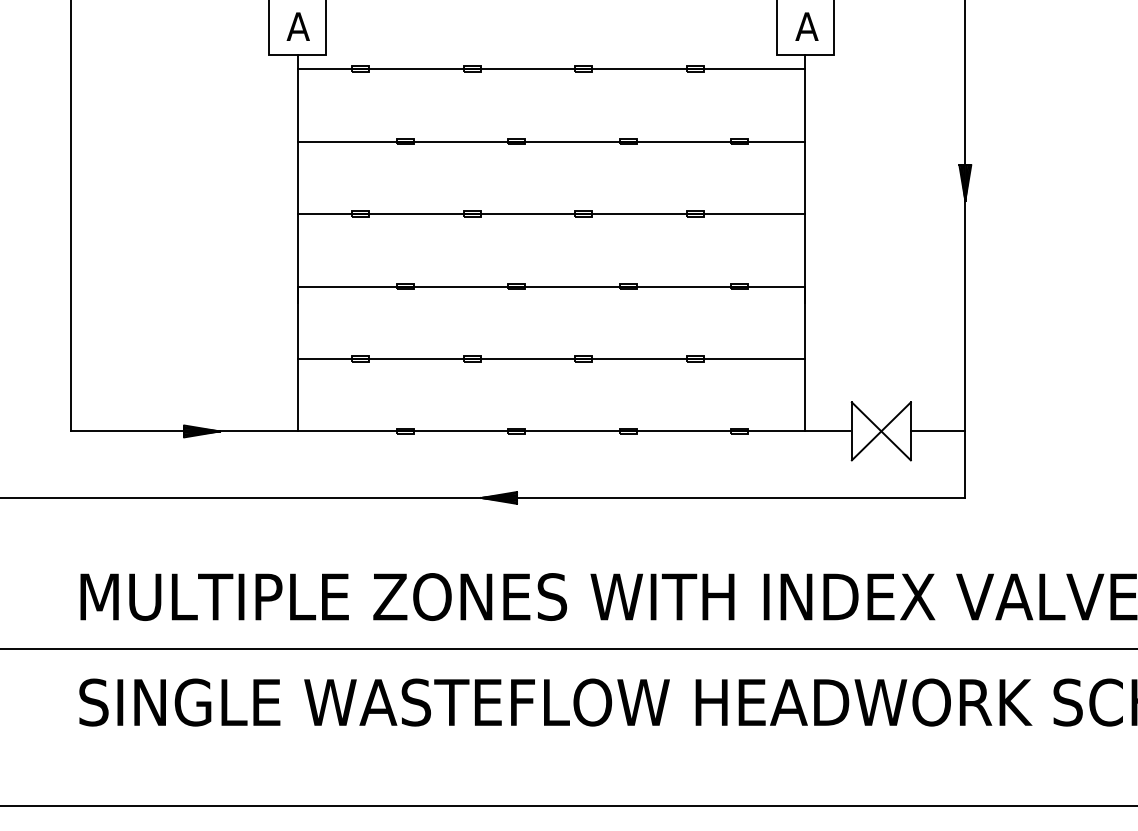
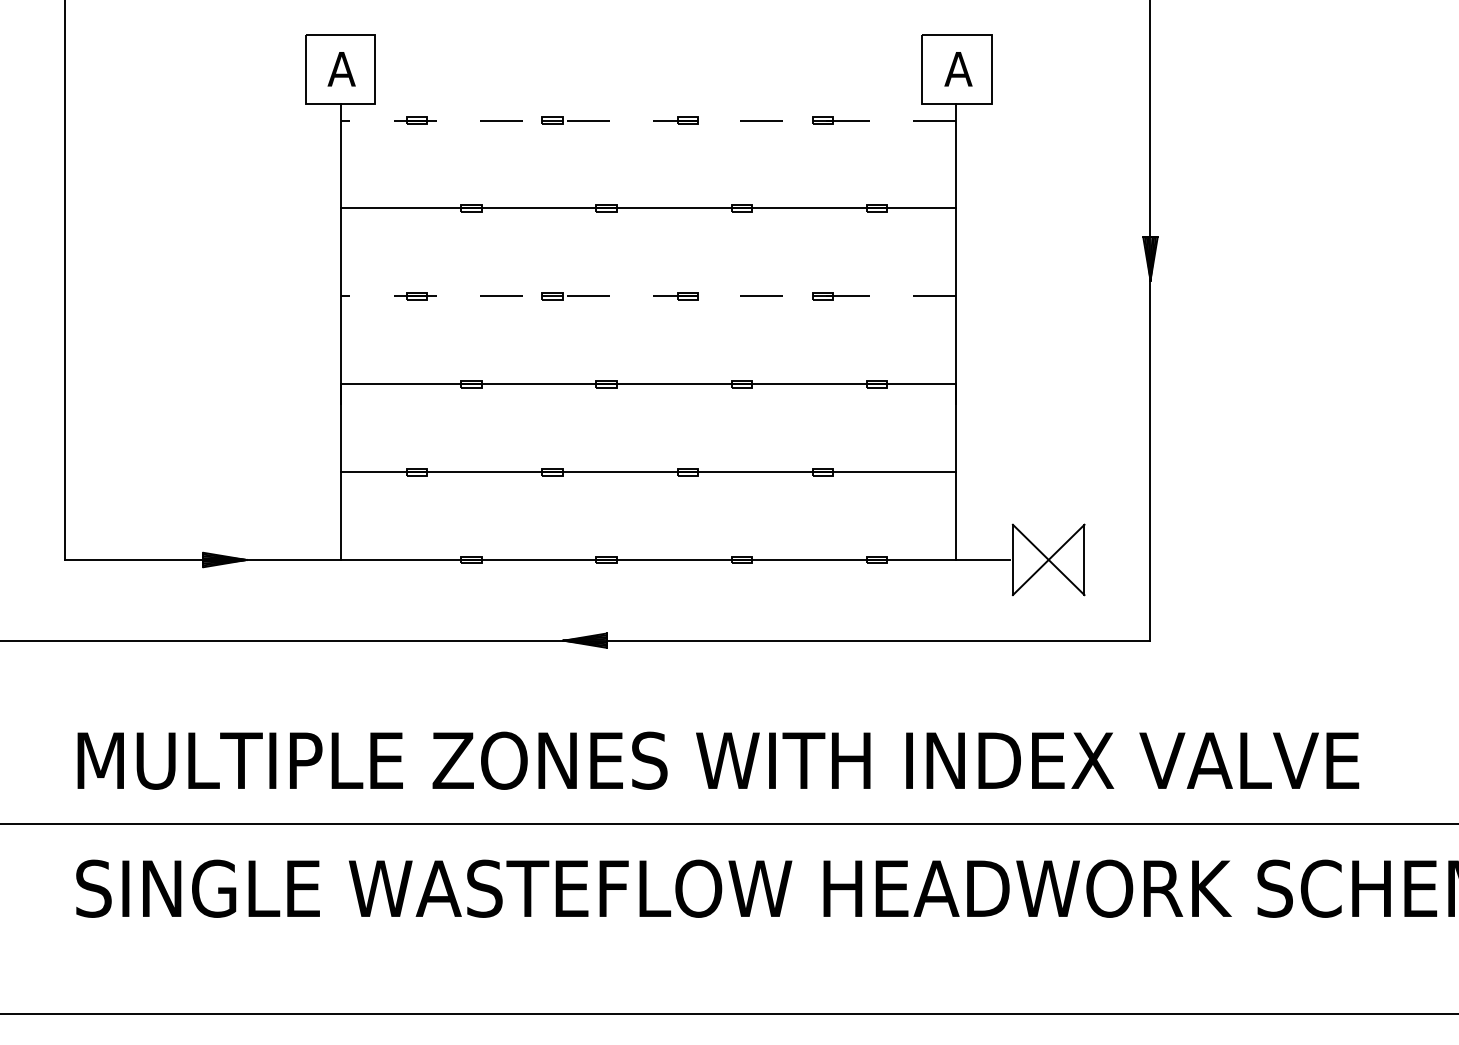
line: (551, 68) -> (648, 120), solid -> dashed
line: (551, 214) -> (648, 296), solid -> dashed
line: (938, 431) -> (1117, 560), removed

